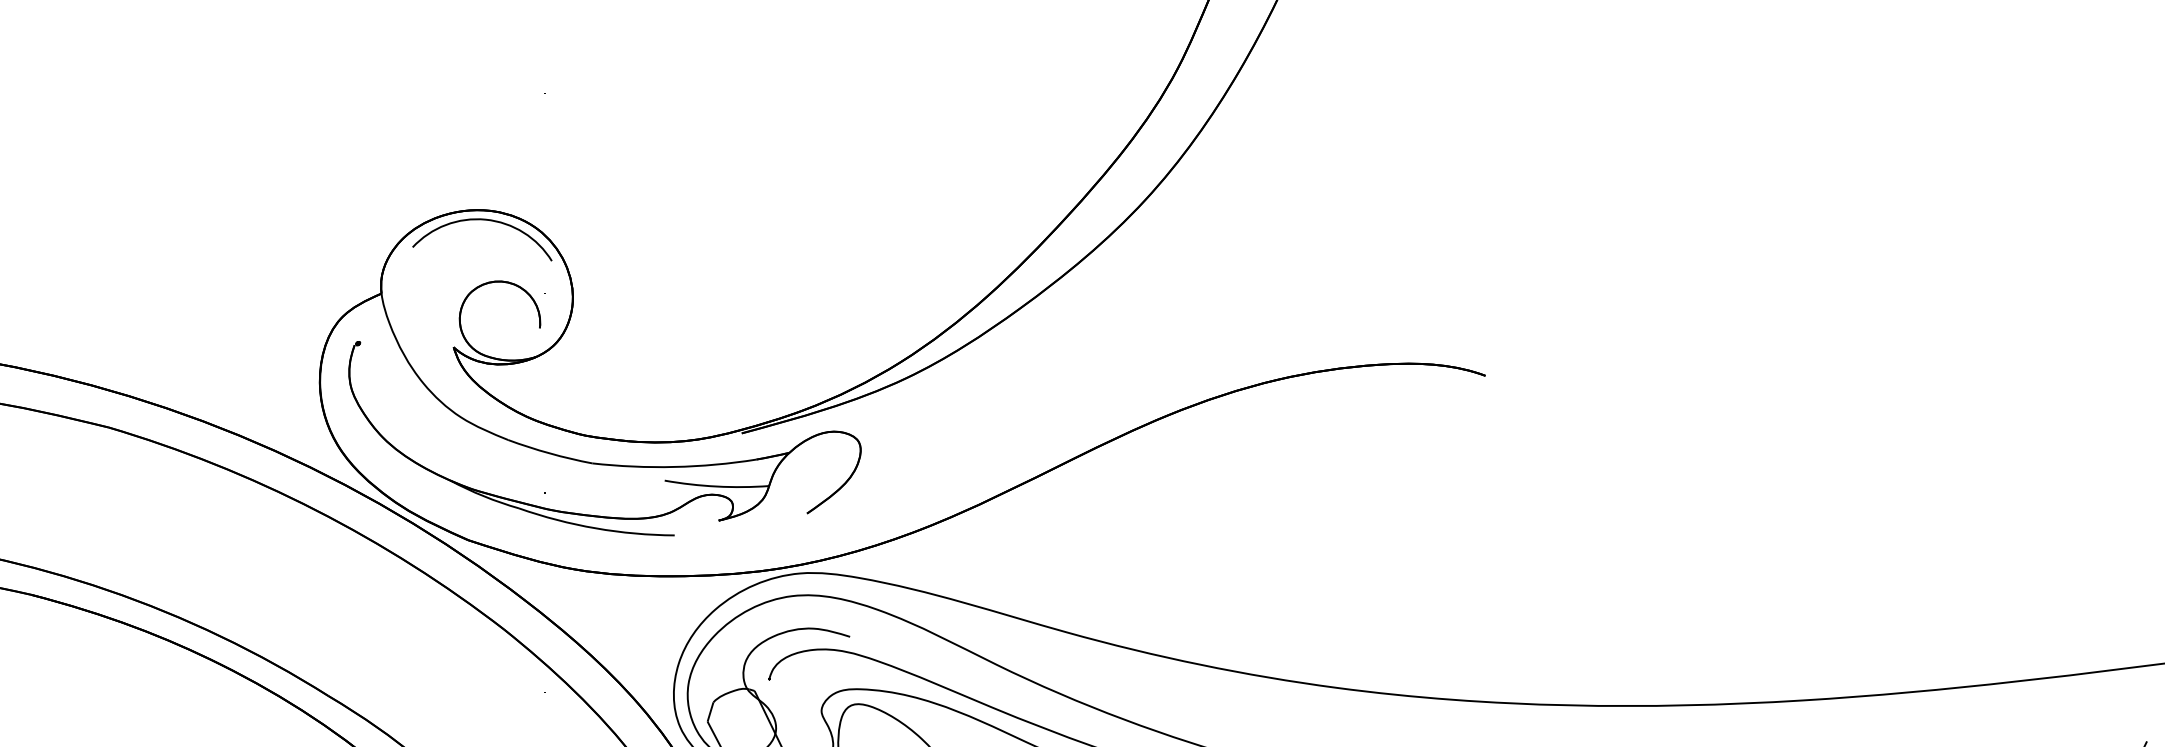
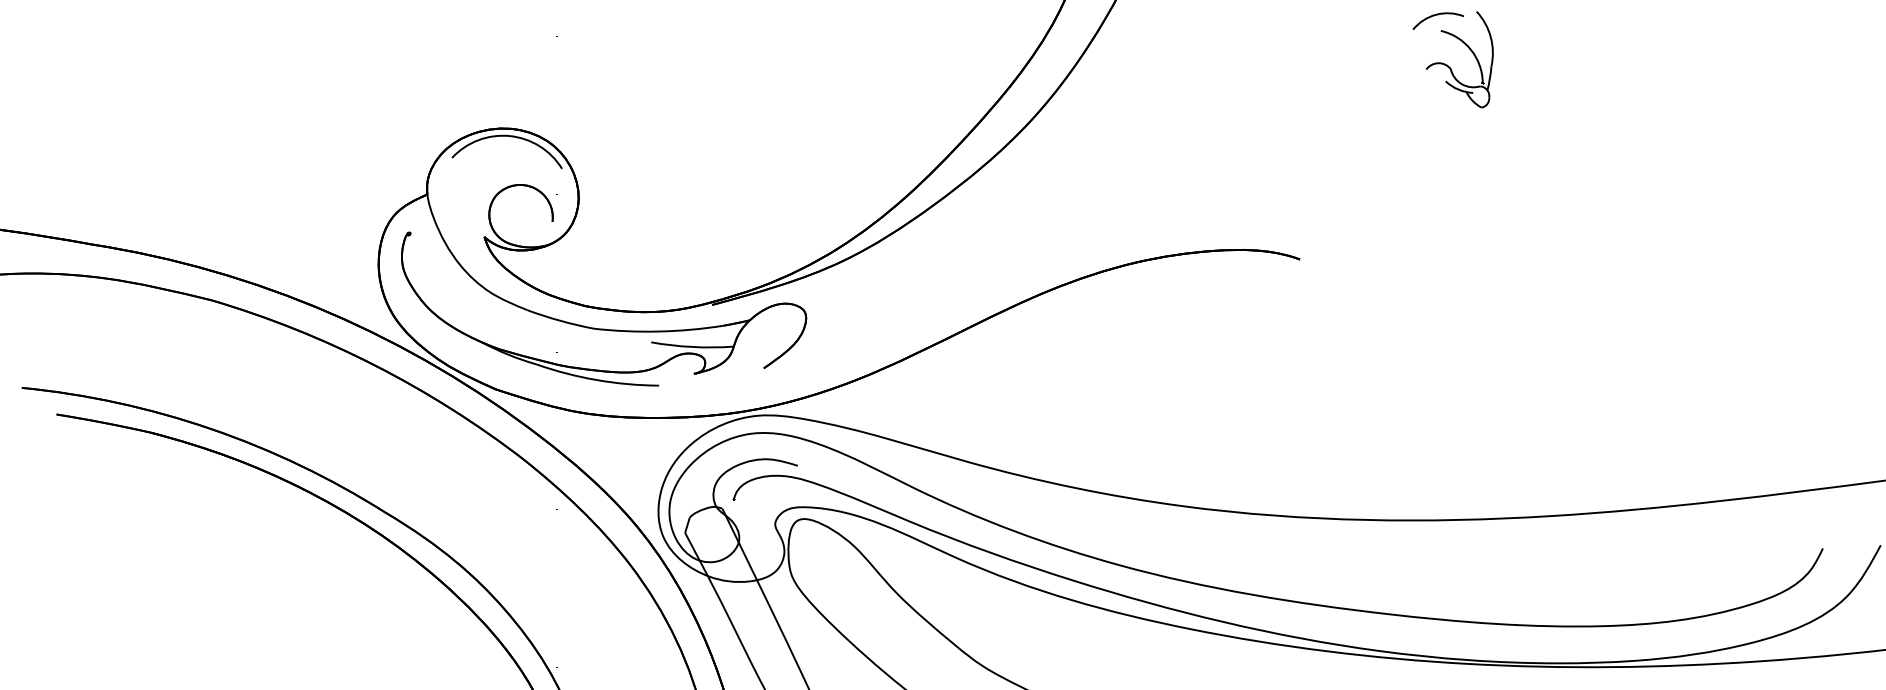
part: (1672, 129) -> (1447, 64), added

